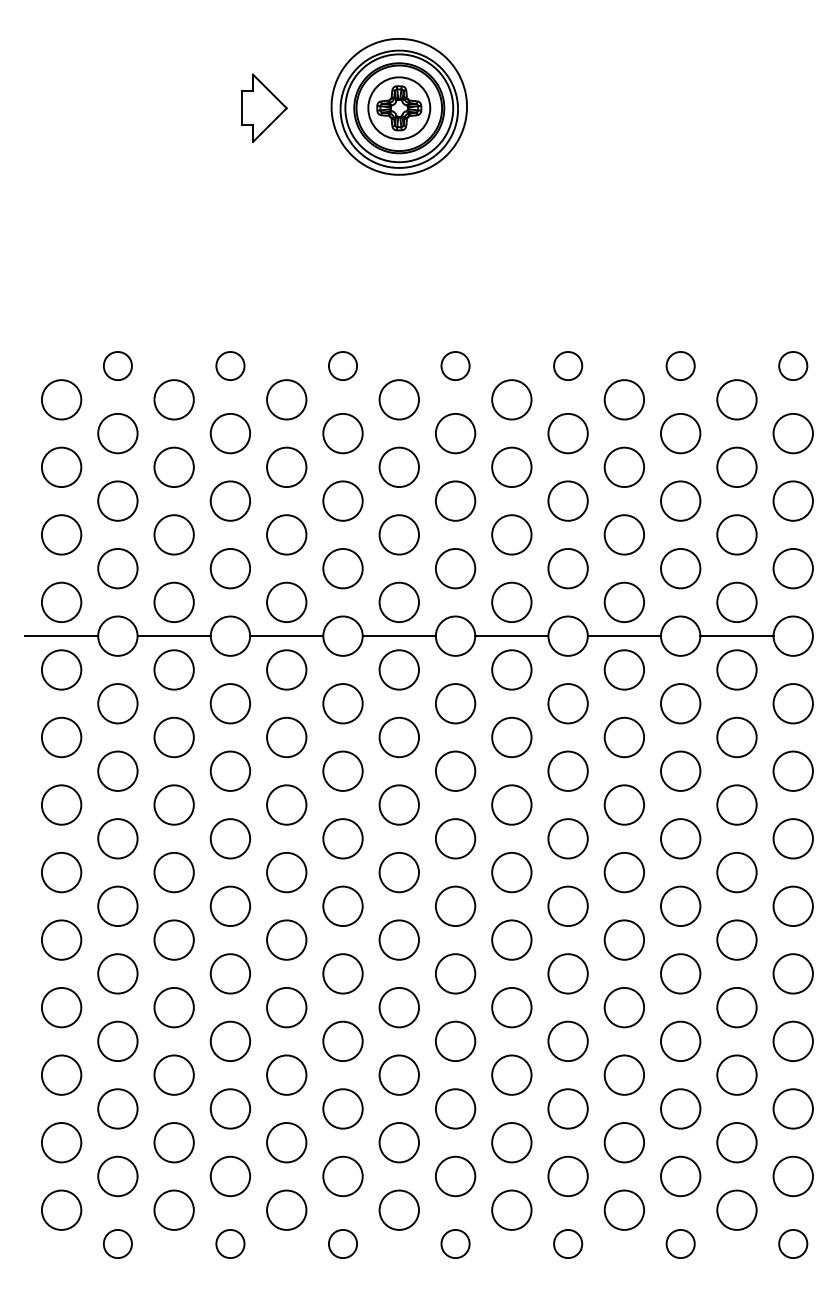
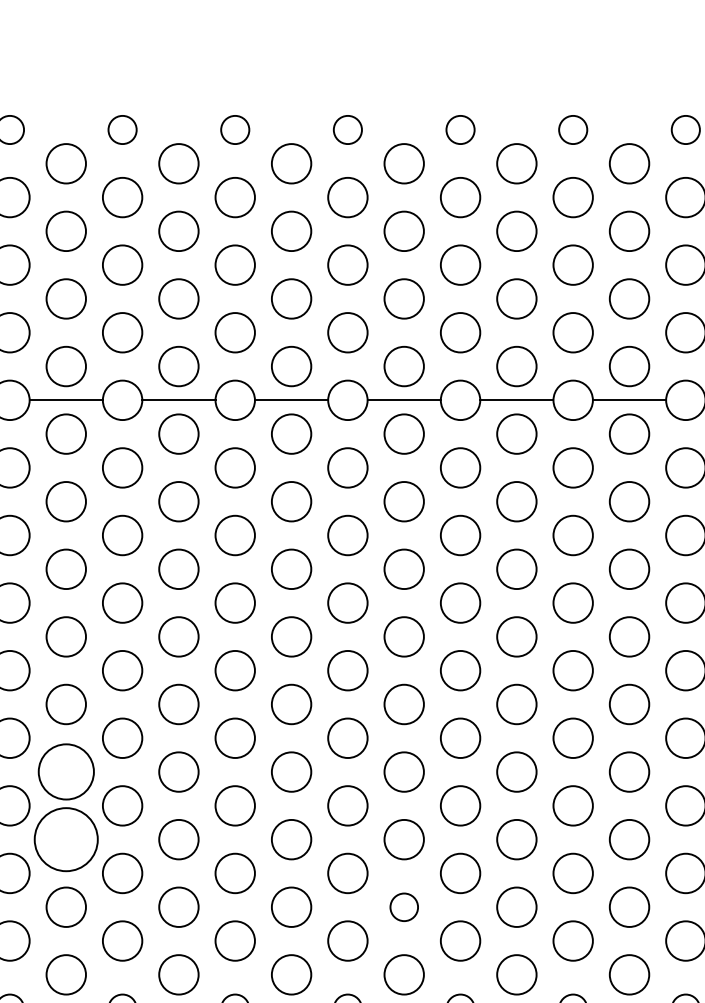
circle: (173, 1007) -> (65, 771), size x1.4
circle: (173, 1074) -> (65, 838), size x1.6
circle: (511, 1142) -> (403, 907), size x0.7

